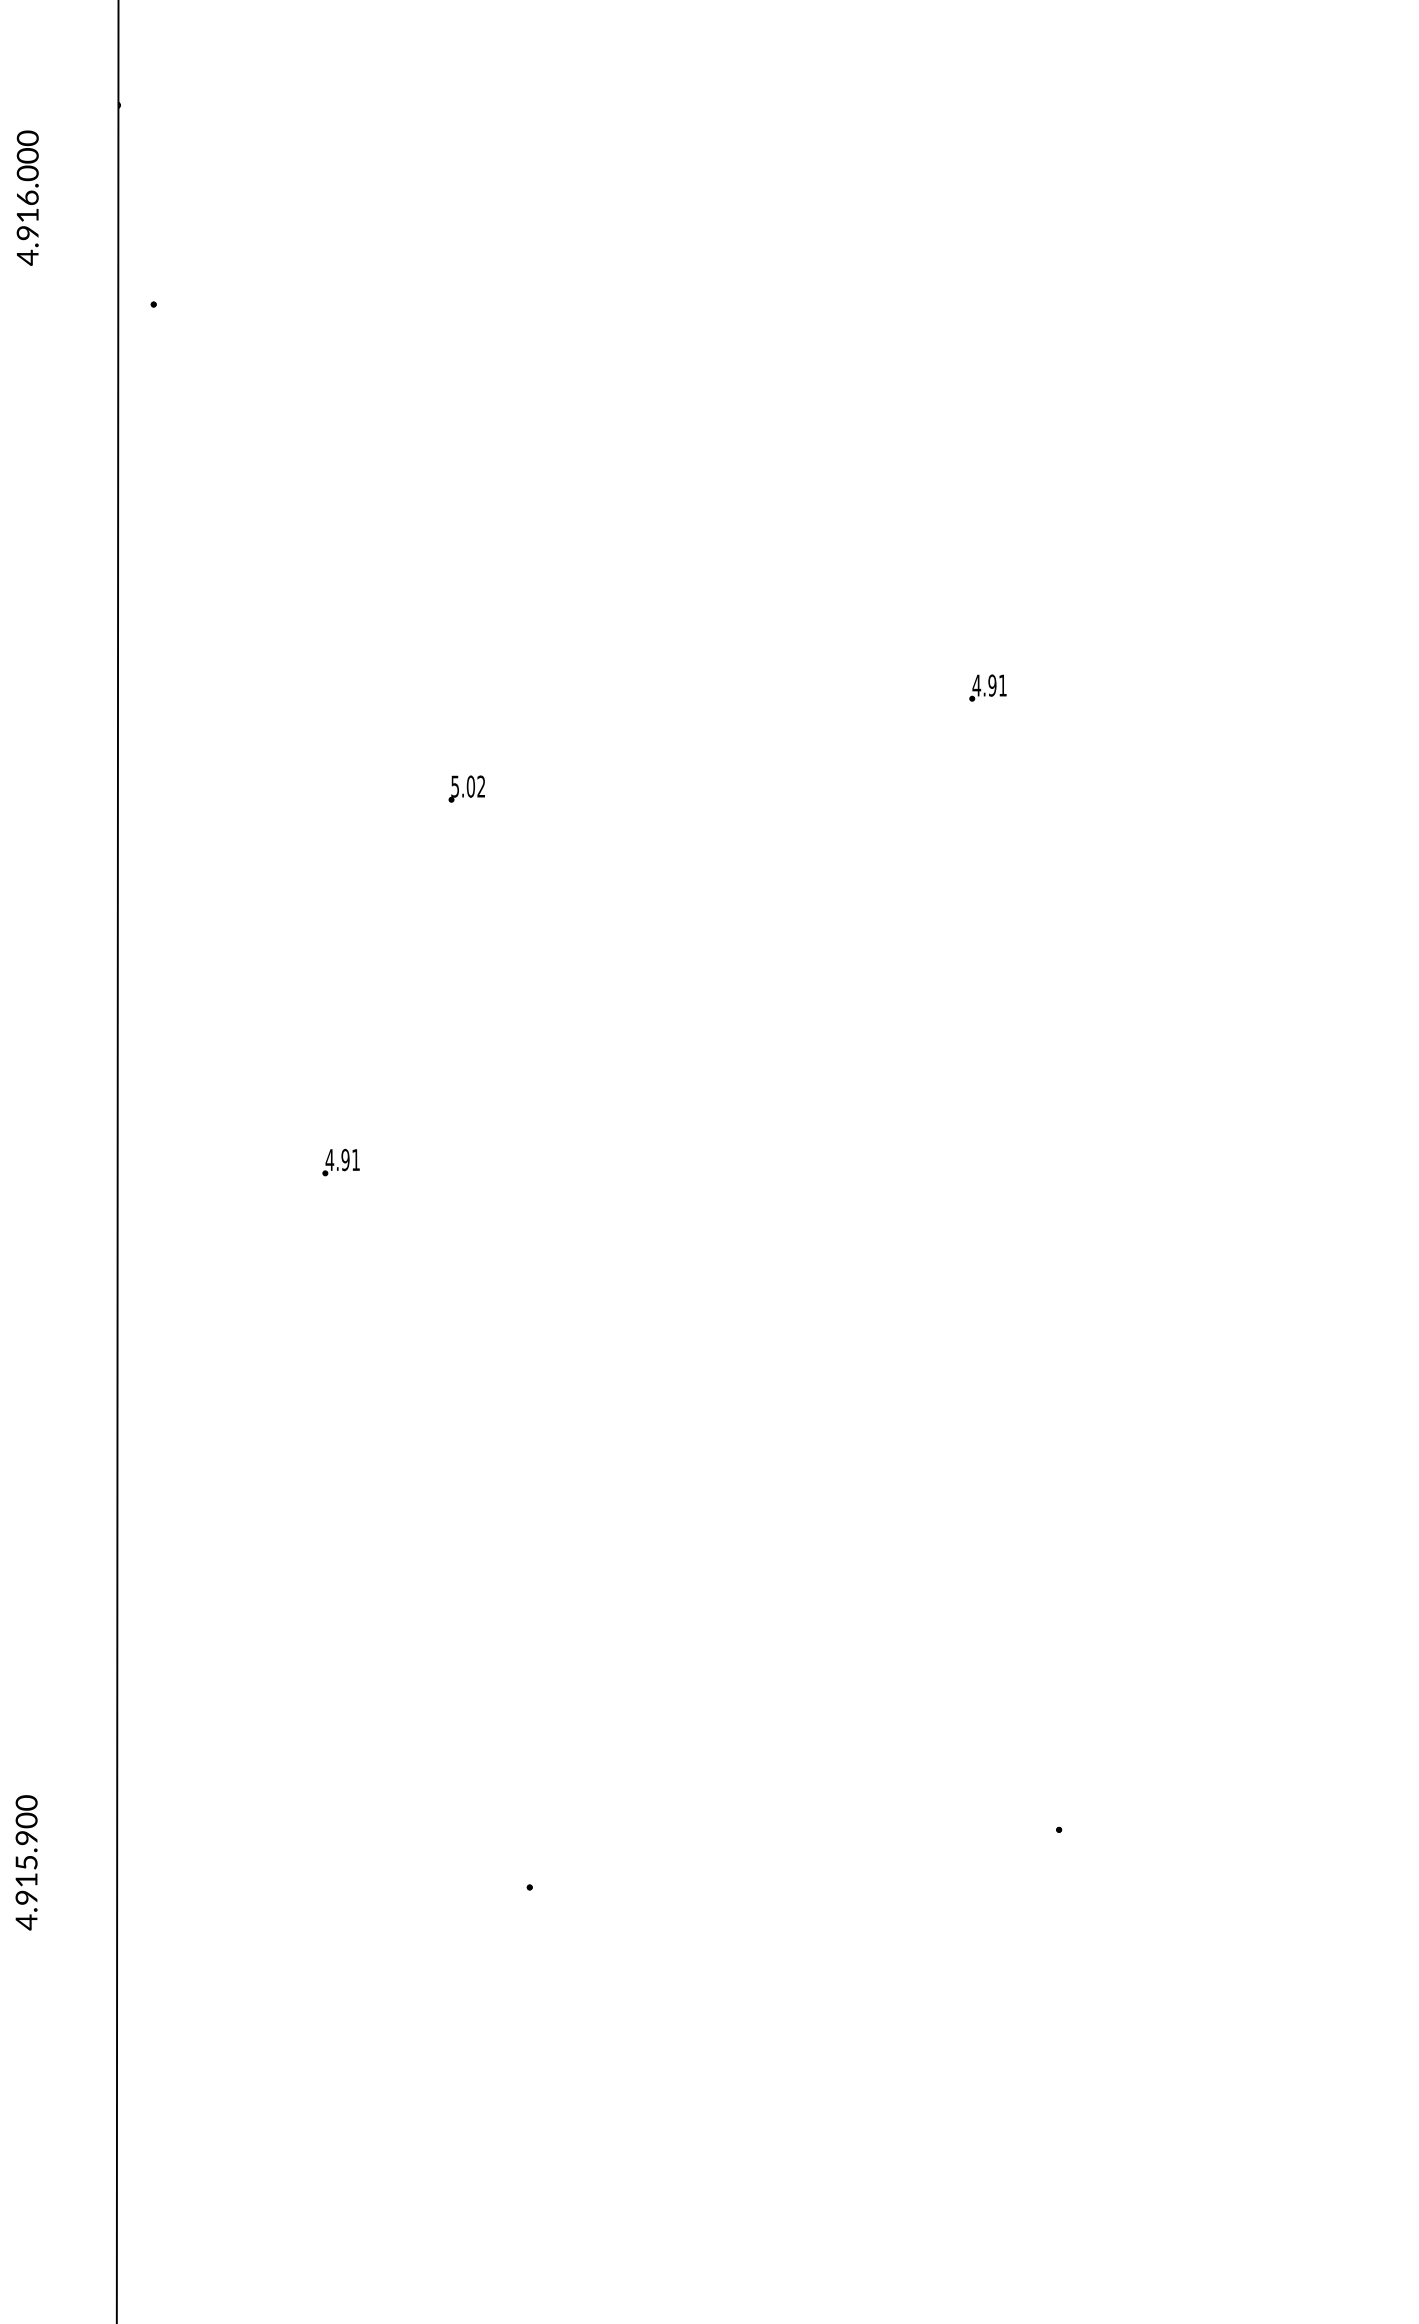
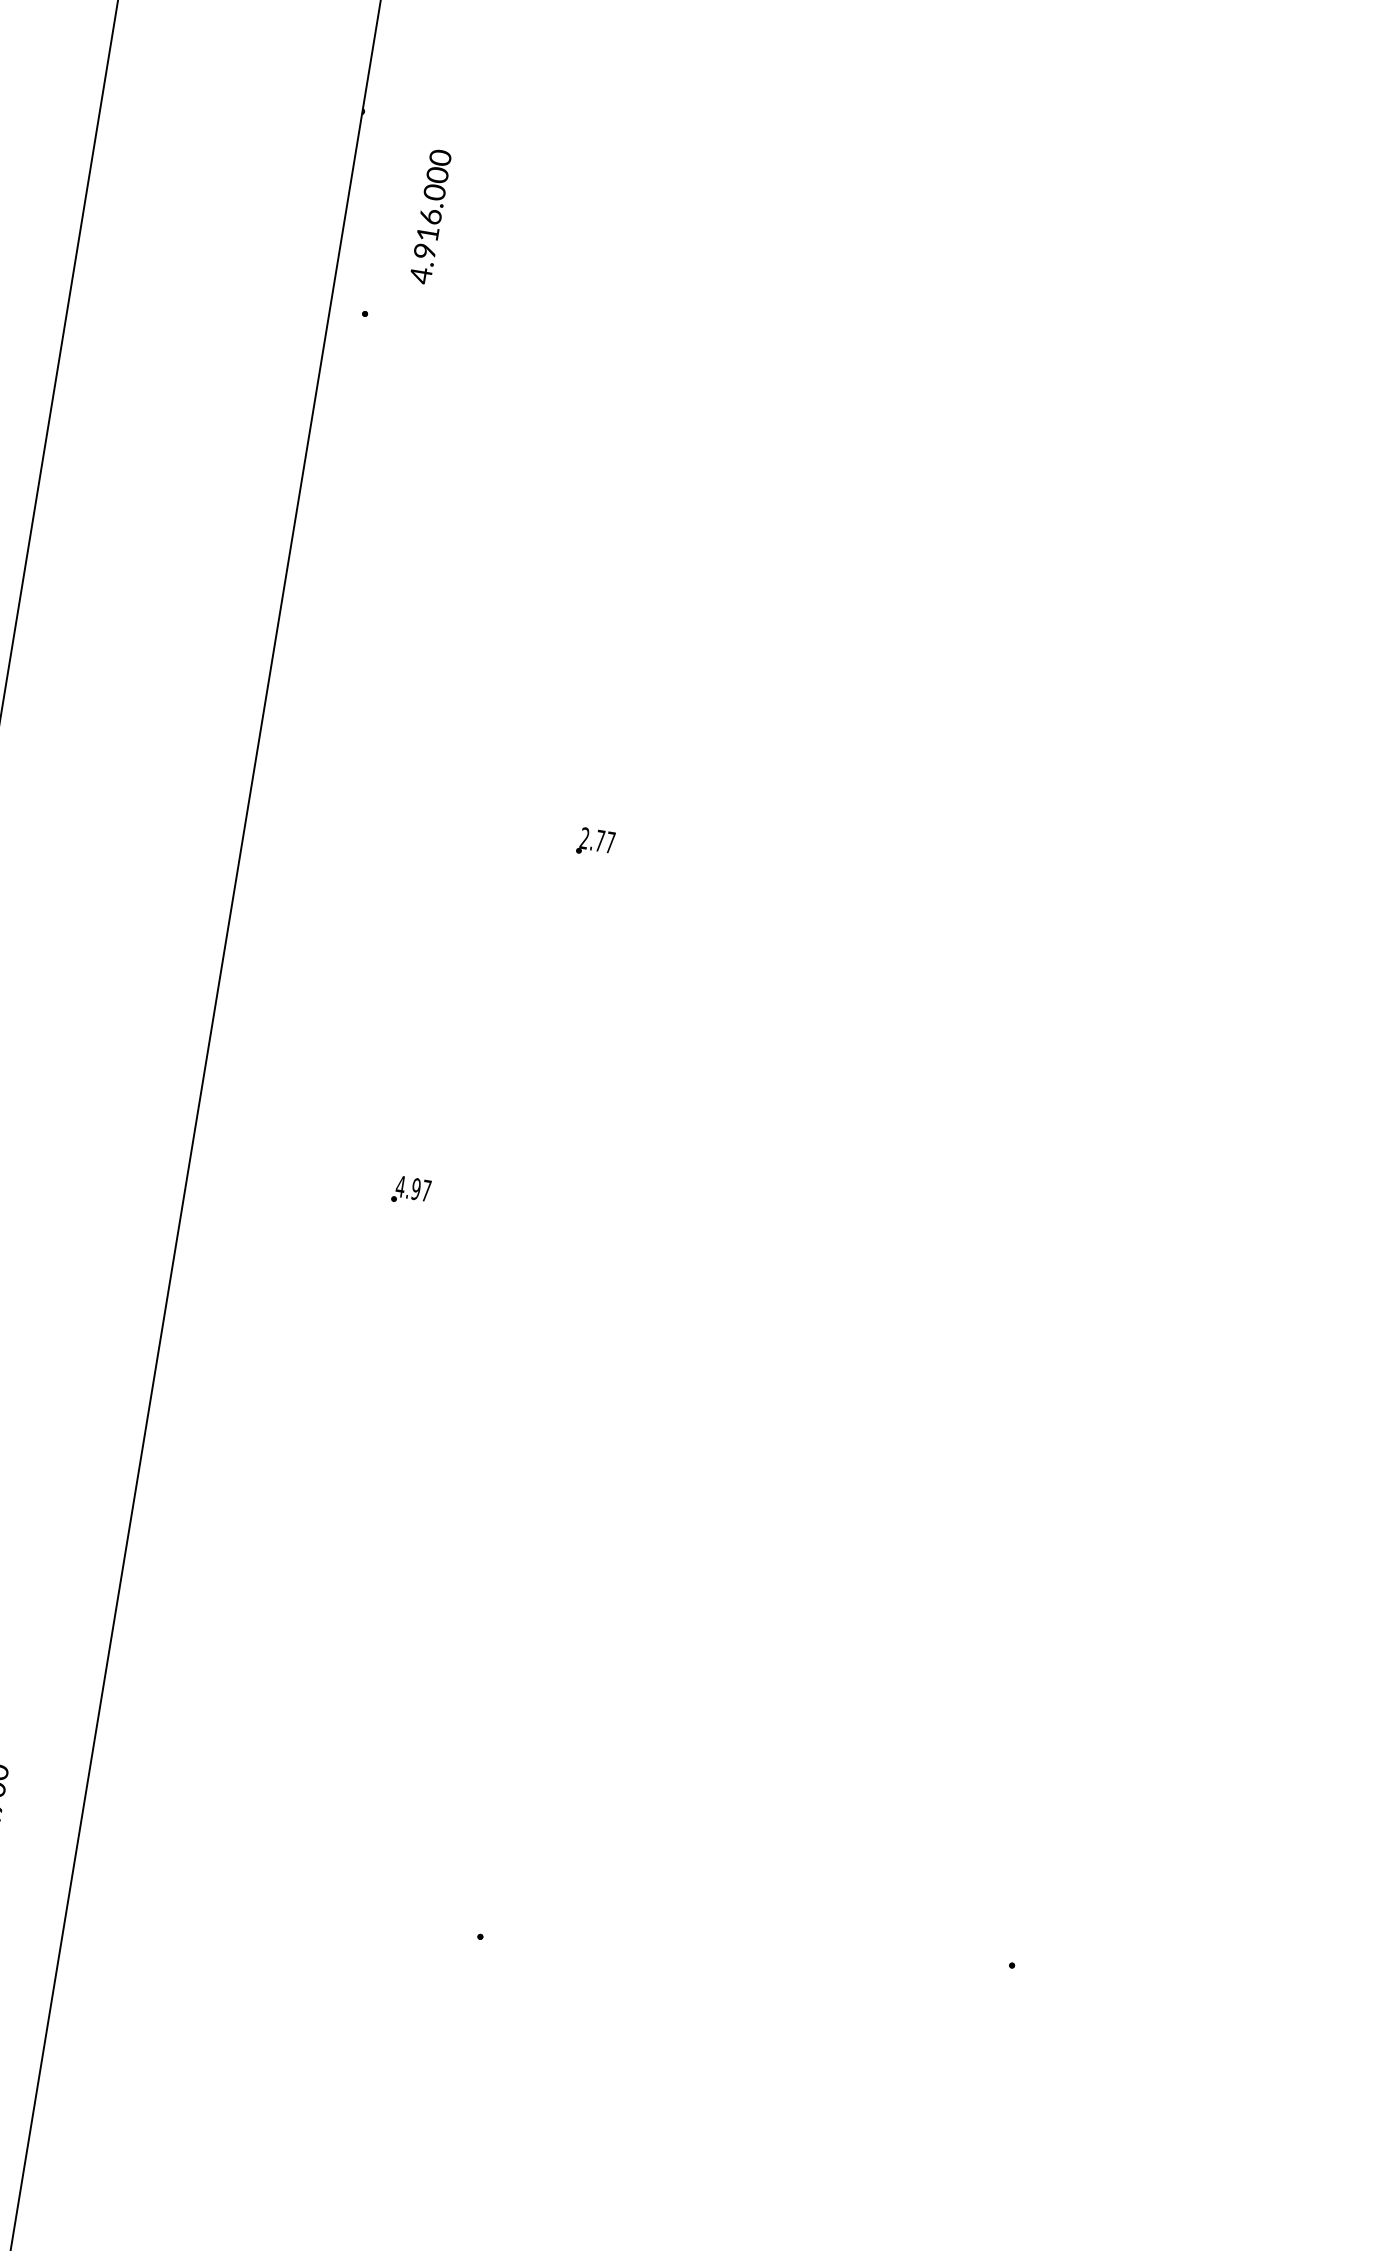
text: (27, 197) -> (430, 216), moved
part: (987, 687) -> (1126, 826), removed
text: (468, 786) -> (597, 840), 5.02 -> 2.77
text: (355, 1159) -> (426, 1190), 4.91 -> 4.97

